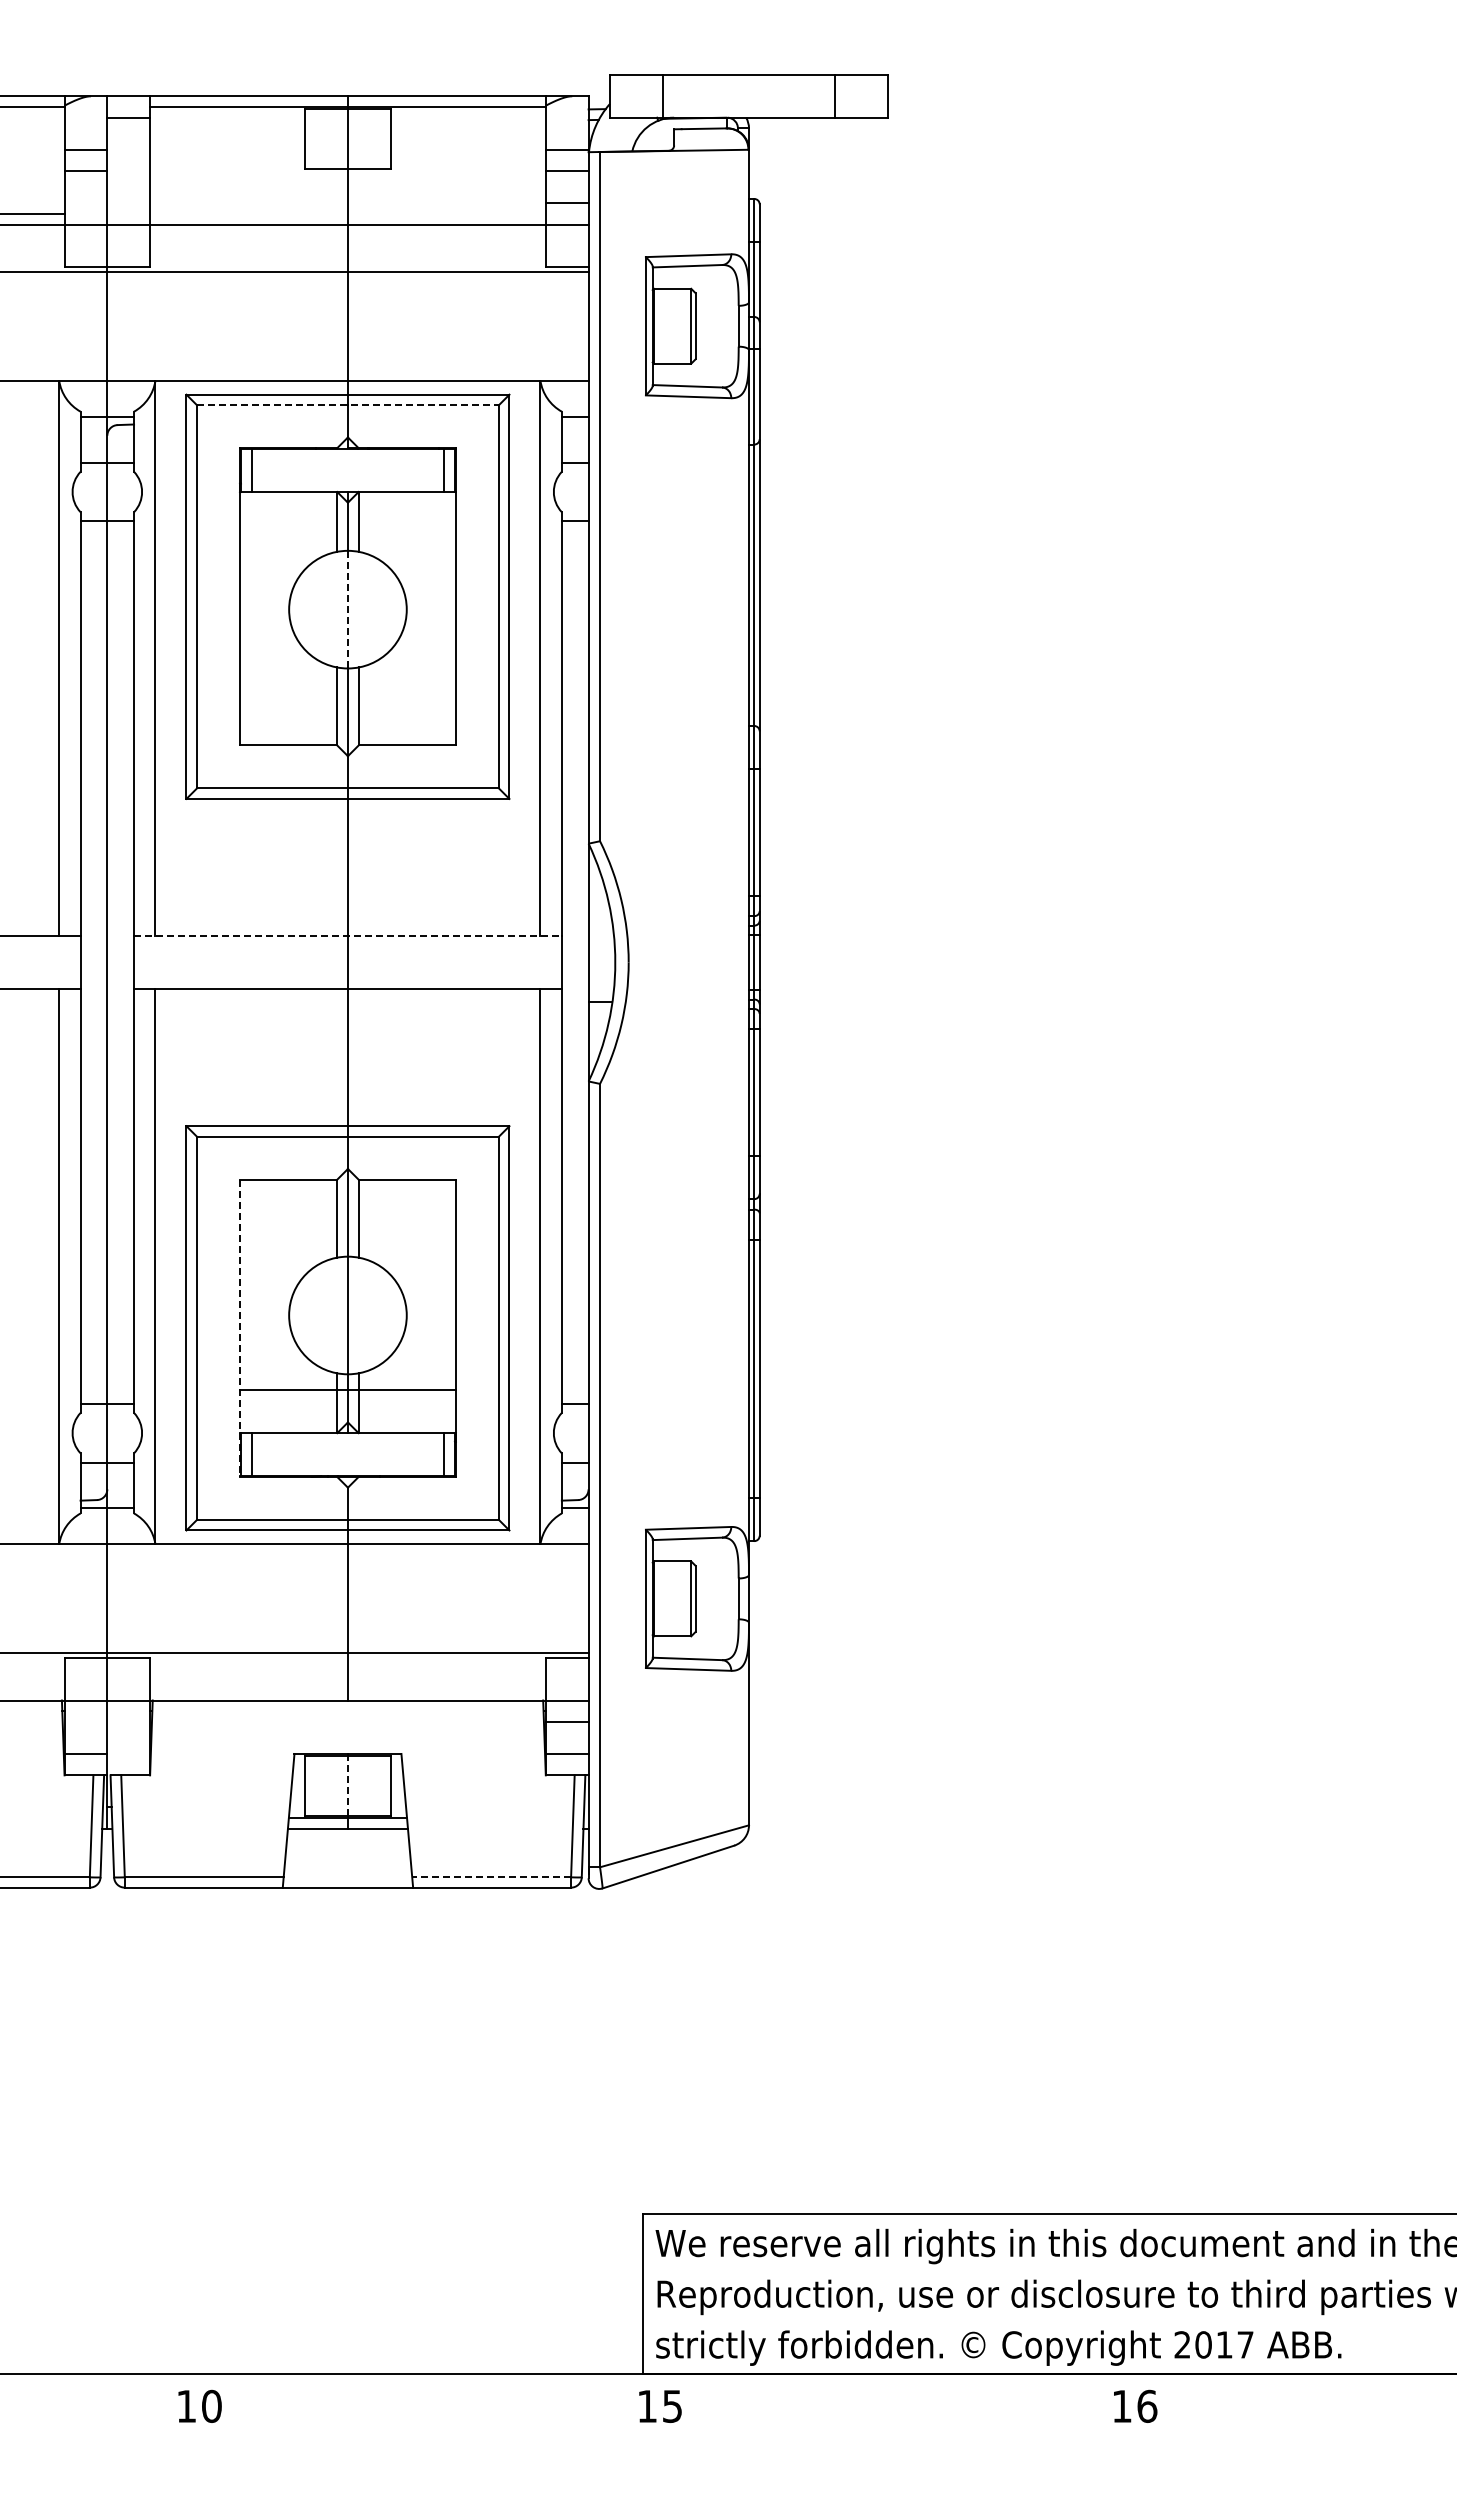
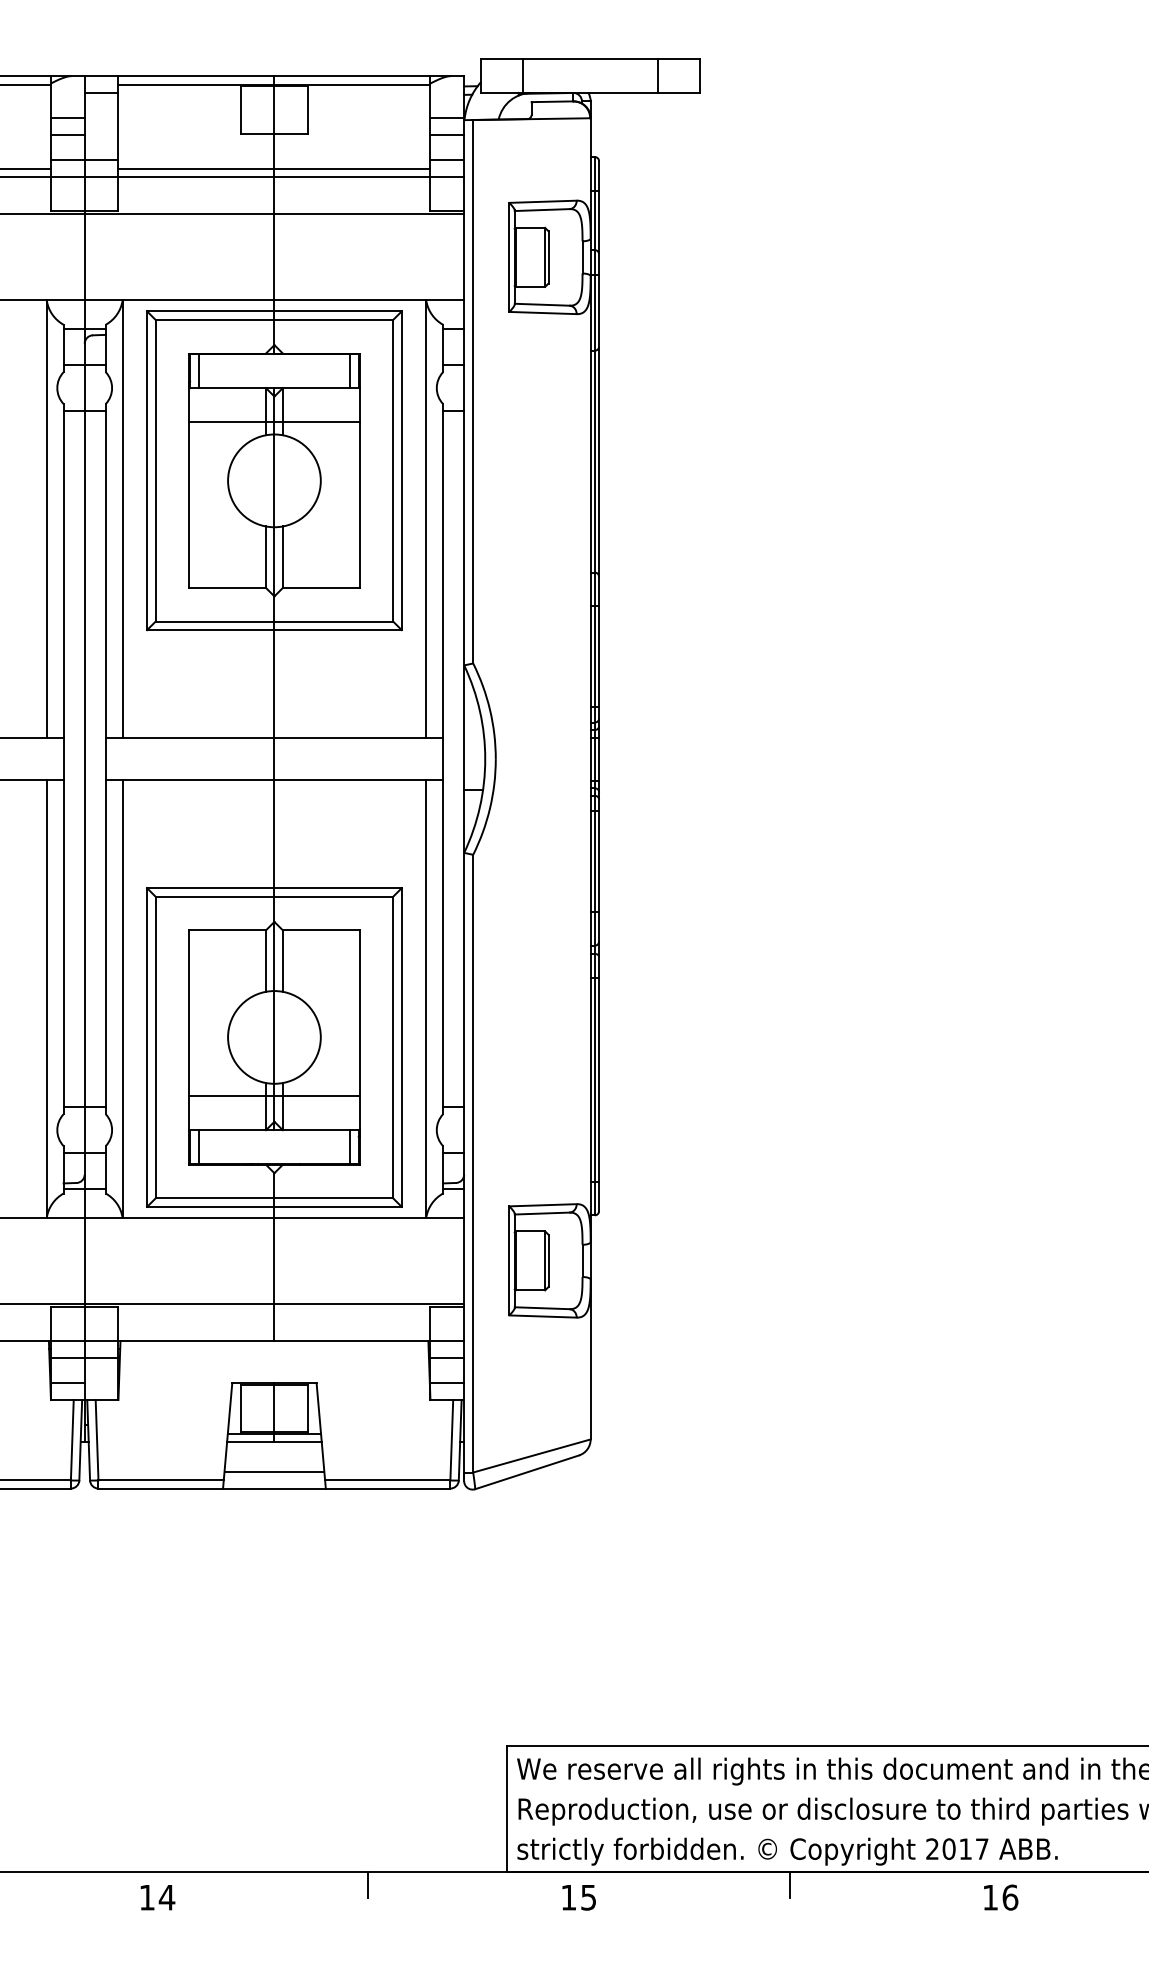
line: (107, 203) -> (84, 160), added
line: (347, 213) -> (274, 168), added
line: (347, 405) -> (274, 319), dashed -> solid
line: (347, 534) -> (274, 421), added
line: (347, 609) -> (274, 480), dashed -> solid
line: (347, 935) -> (274, 737), dashed -> solid
line: (239, 1328) -> (188, 1047), dashed -> solid
line: (107, 1721) -> (84, 1357), added
line: (347, 1785) -> (274, 1408), dashed -> solid
line: (347, 1866) -> (274, 1471), added
line: (491, 1877) -> (387, 1480), dashed -> solid
line: (466, 2390) -> (367, 1885), added
line: (1001, 2390) -> (789, 1885), added
text: (211, 2405) -> (166, 1896), 10 -> 14
text: (1135, 2405) -> (1001, 1896), moved
text: (660, 2406) -> (579, 1897), moved

